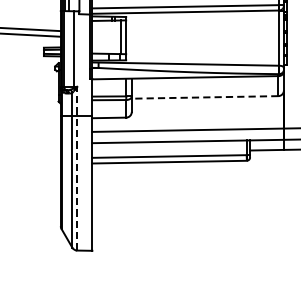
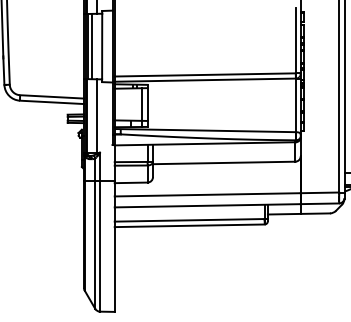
line: (204, 96) -> (223, 162), dashed -> solid
line: (76, 168) -> (99, 231), dashed -> solid

